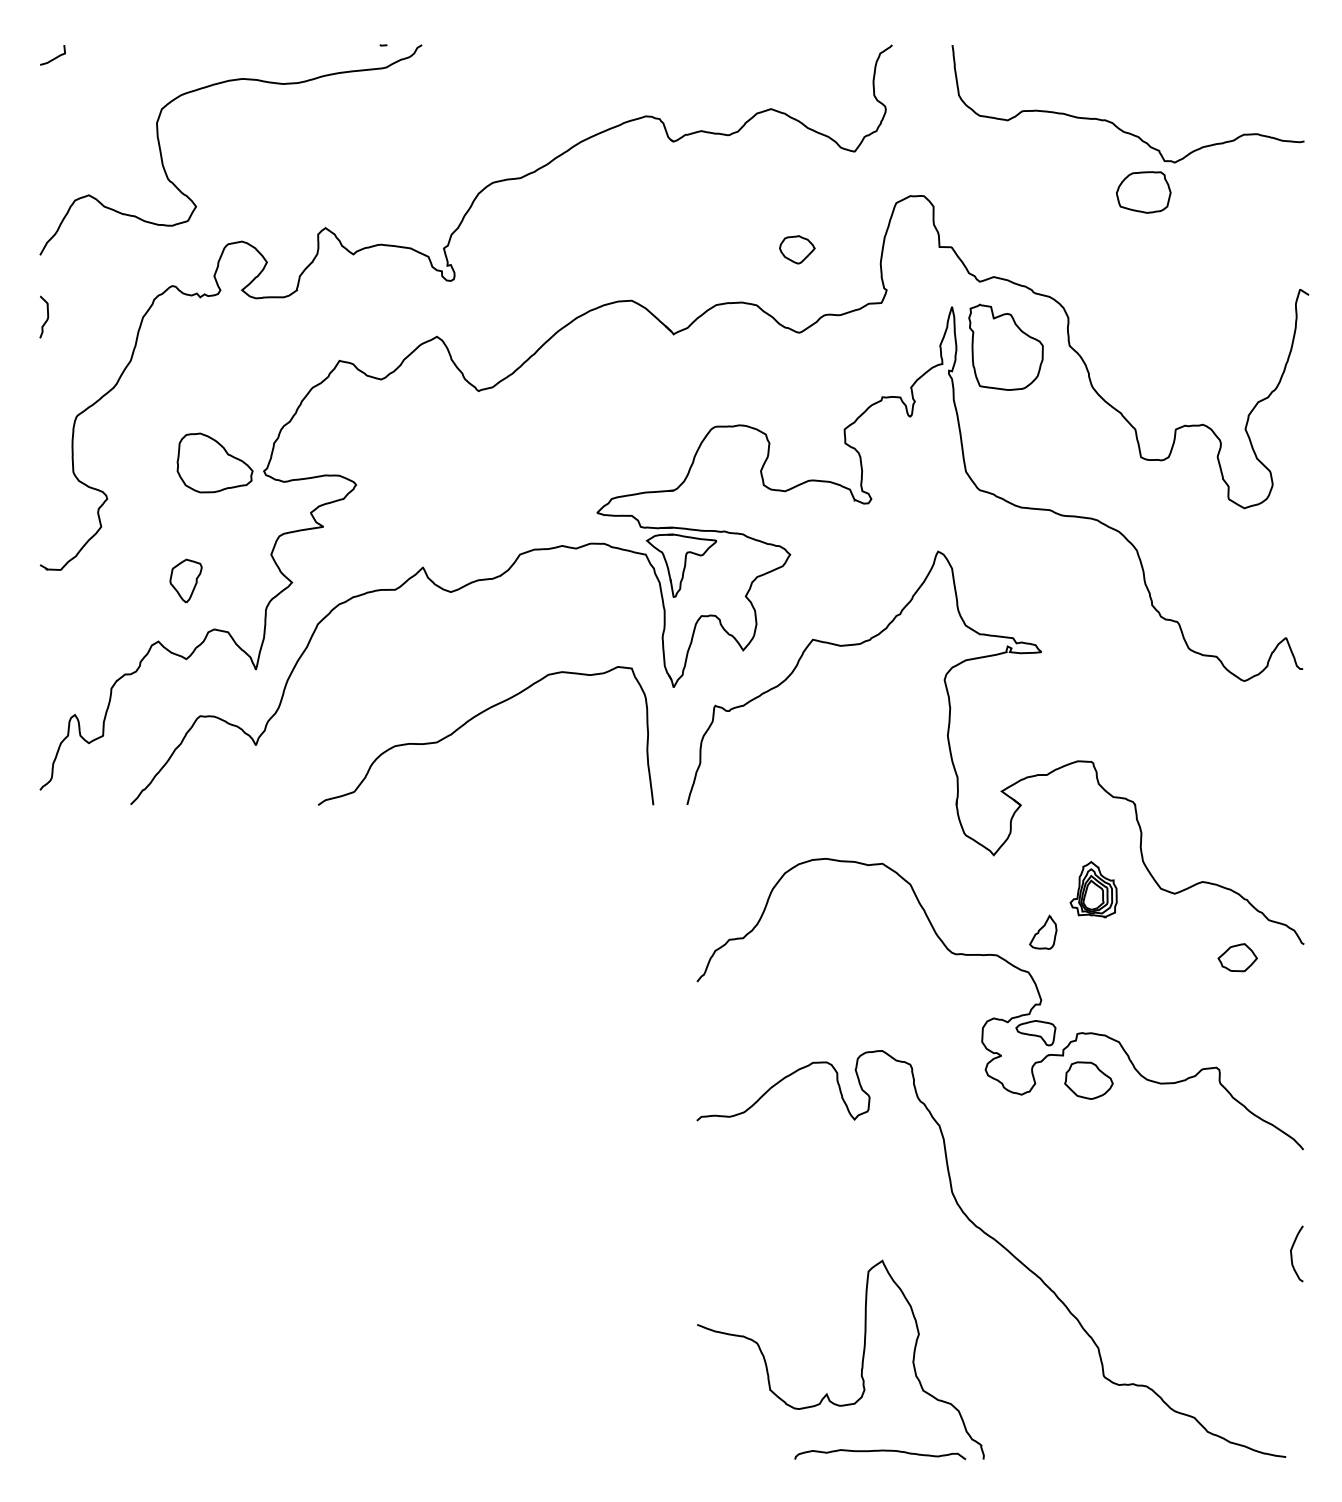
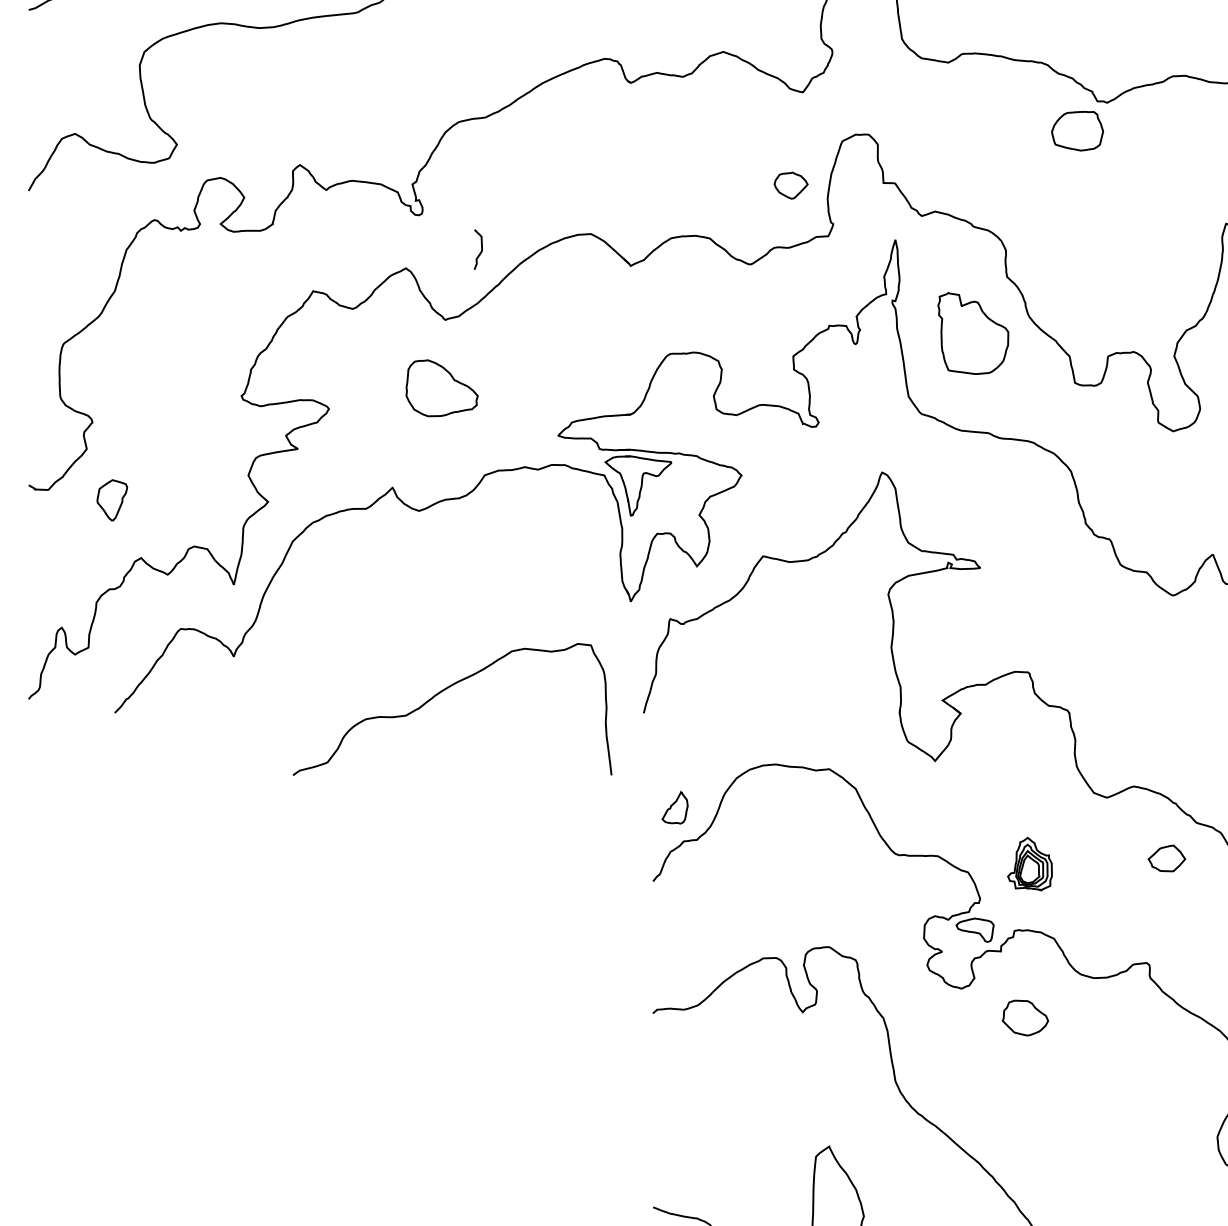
part: (797, 249) -> (791, 185), moved
curve: (47, 316) -> (481, 249), moved
part: (1005, 346) -> (972, 332), moved
part: (214, 462) -> (441, 387), moved
part: (185, 580) -> (111, 499), moved
curve: (474, 718) -> (441, 692), moved
part: (1093, 889) -> (1029, 863), moved
part: (1043, 931) -> (675, 806), moved
part: (1088, 1080) -> (1025, 1017), moved

